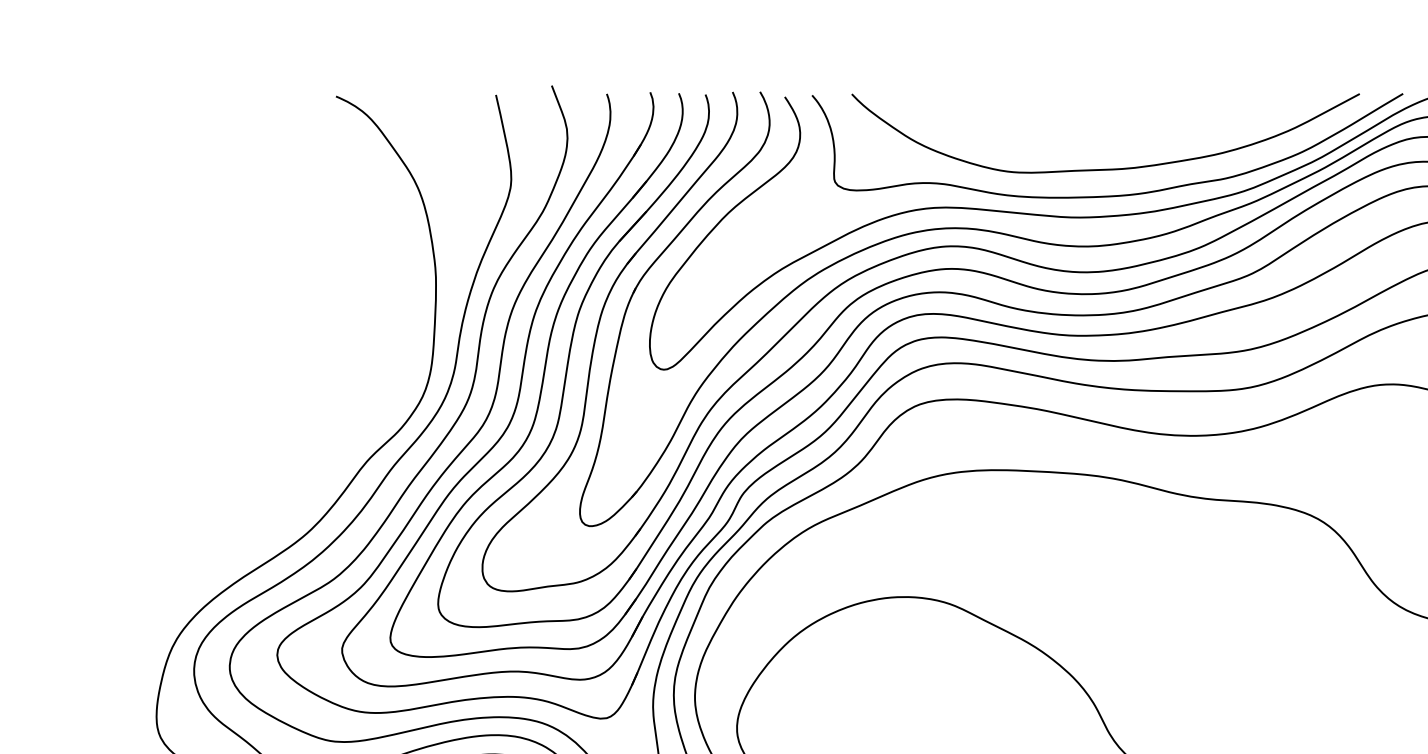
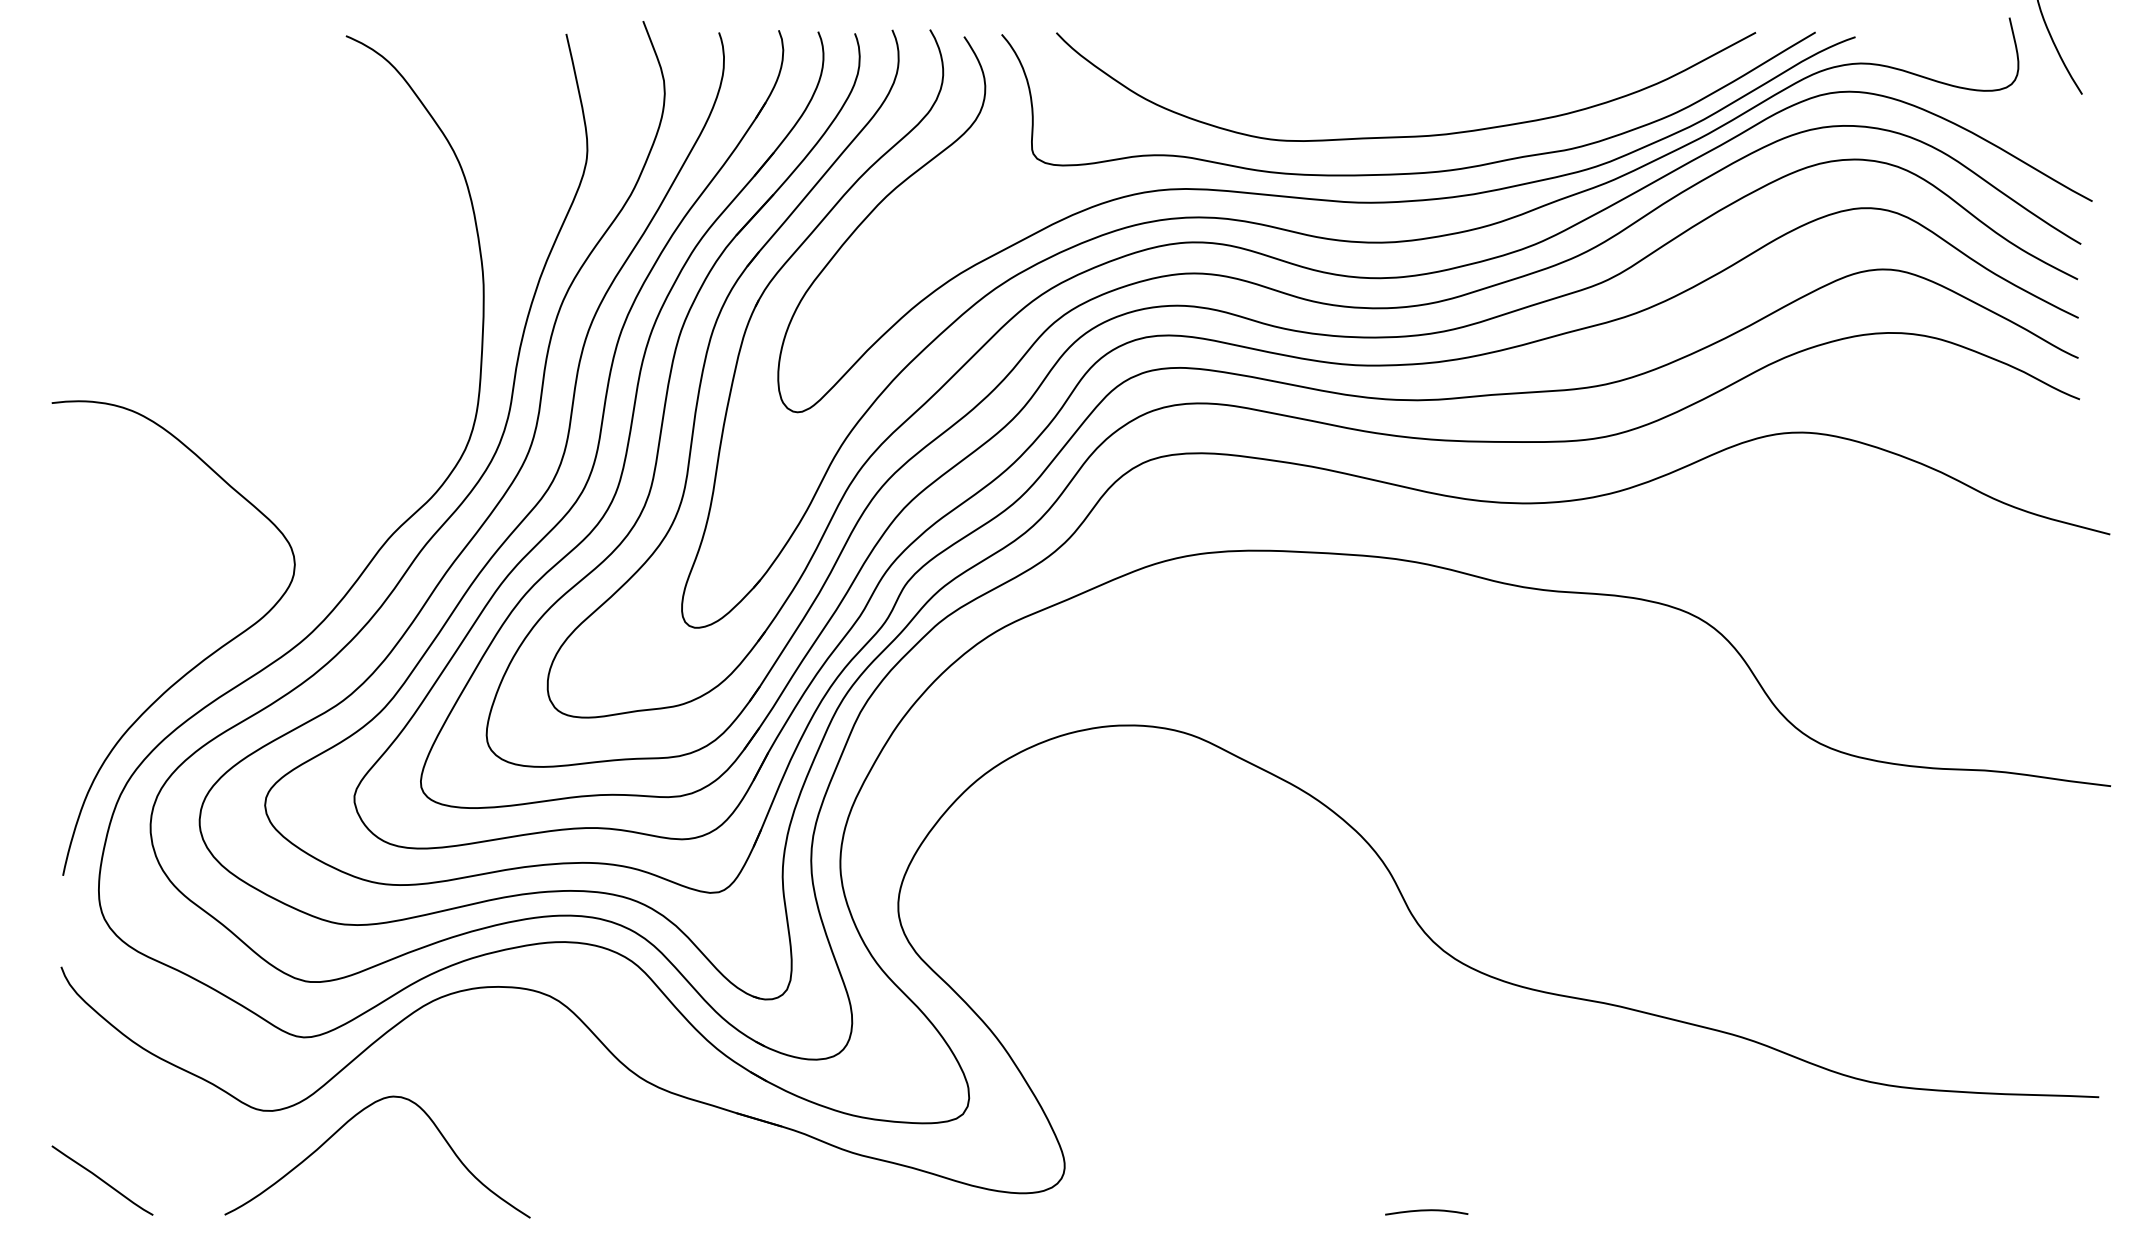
curve: (227, 552) -> (196, 664), added

